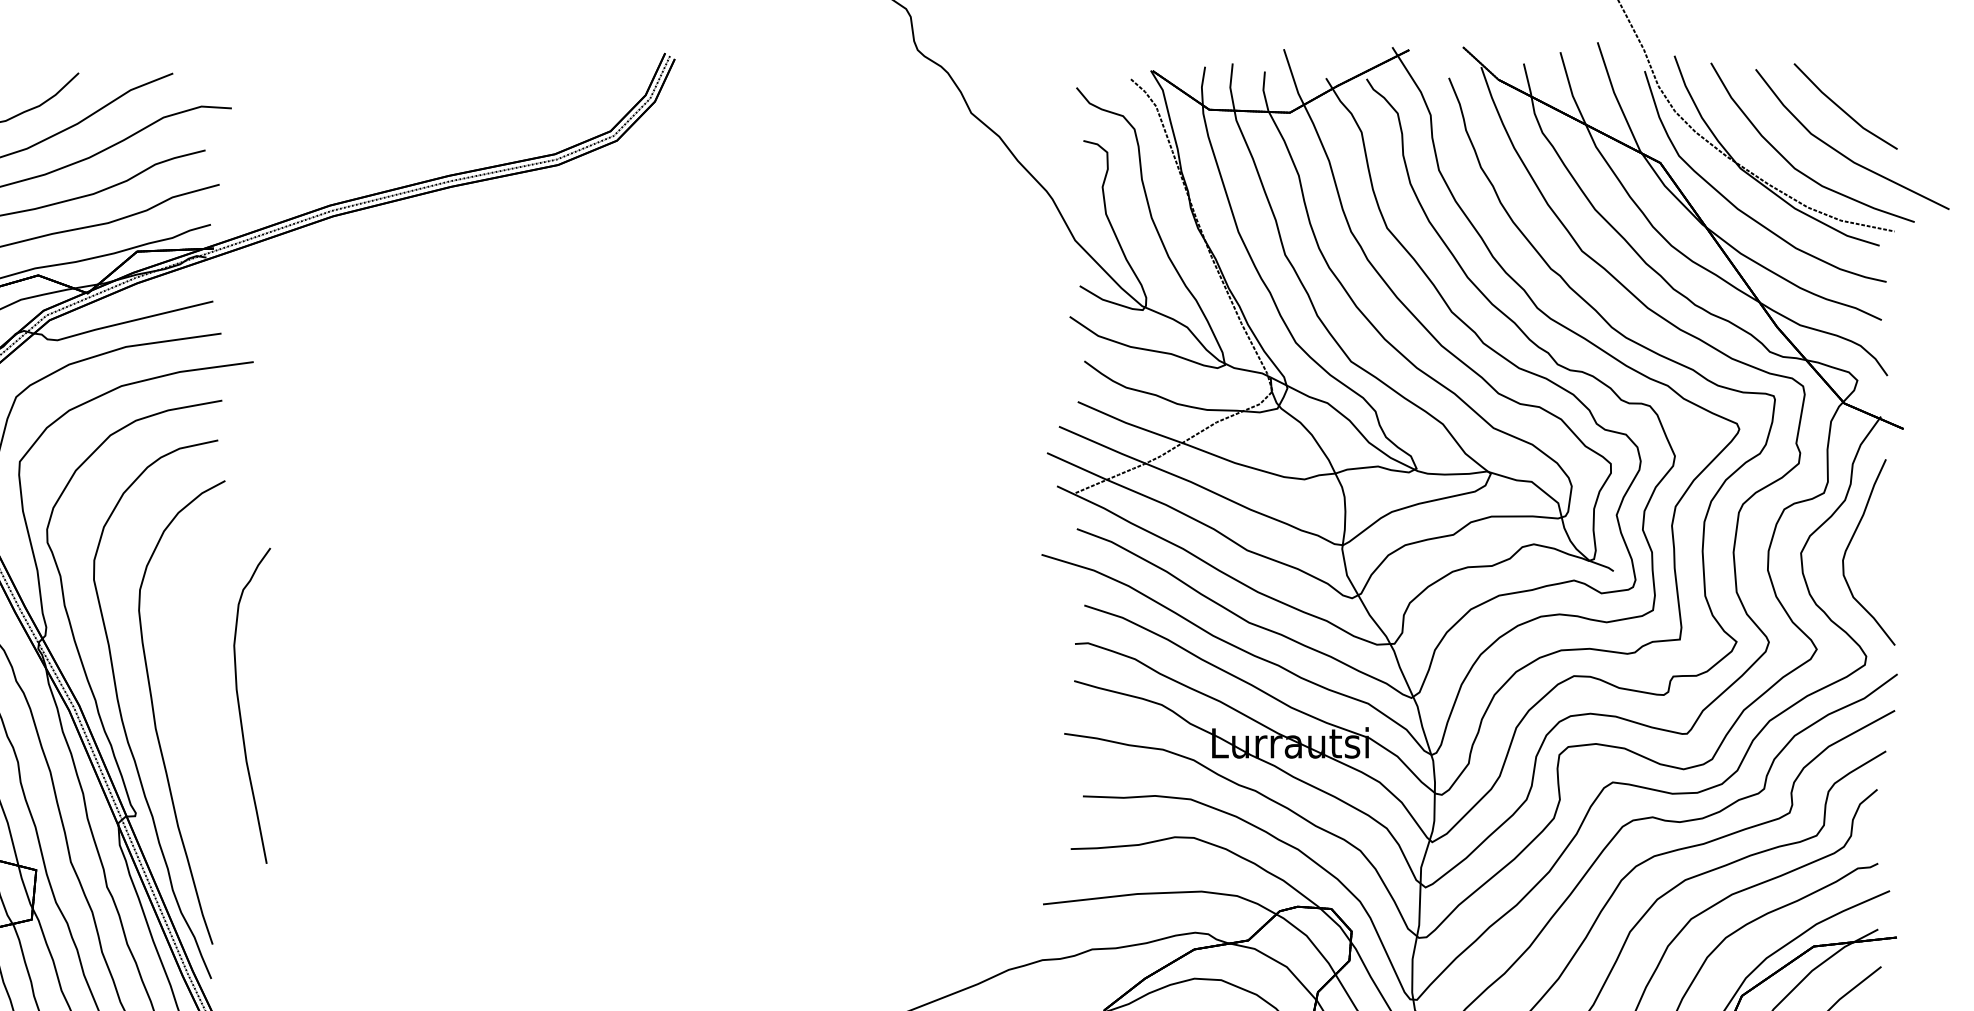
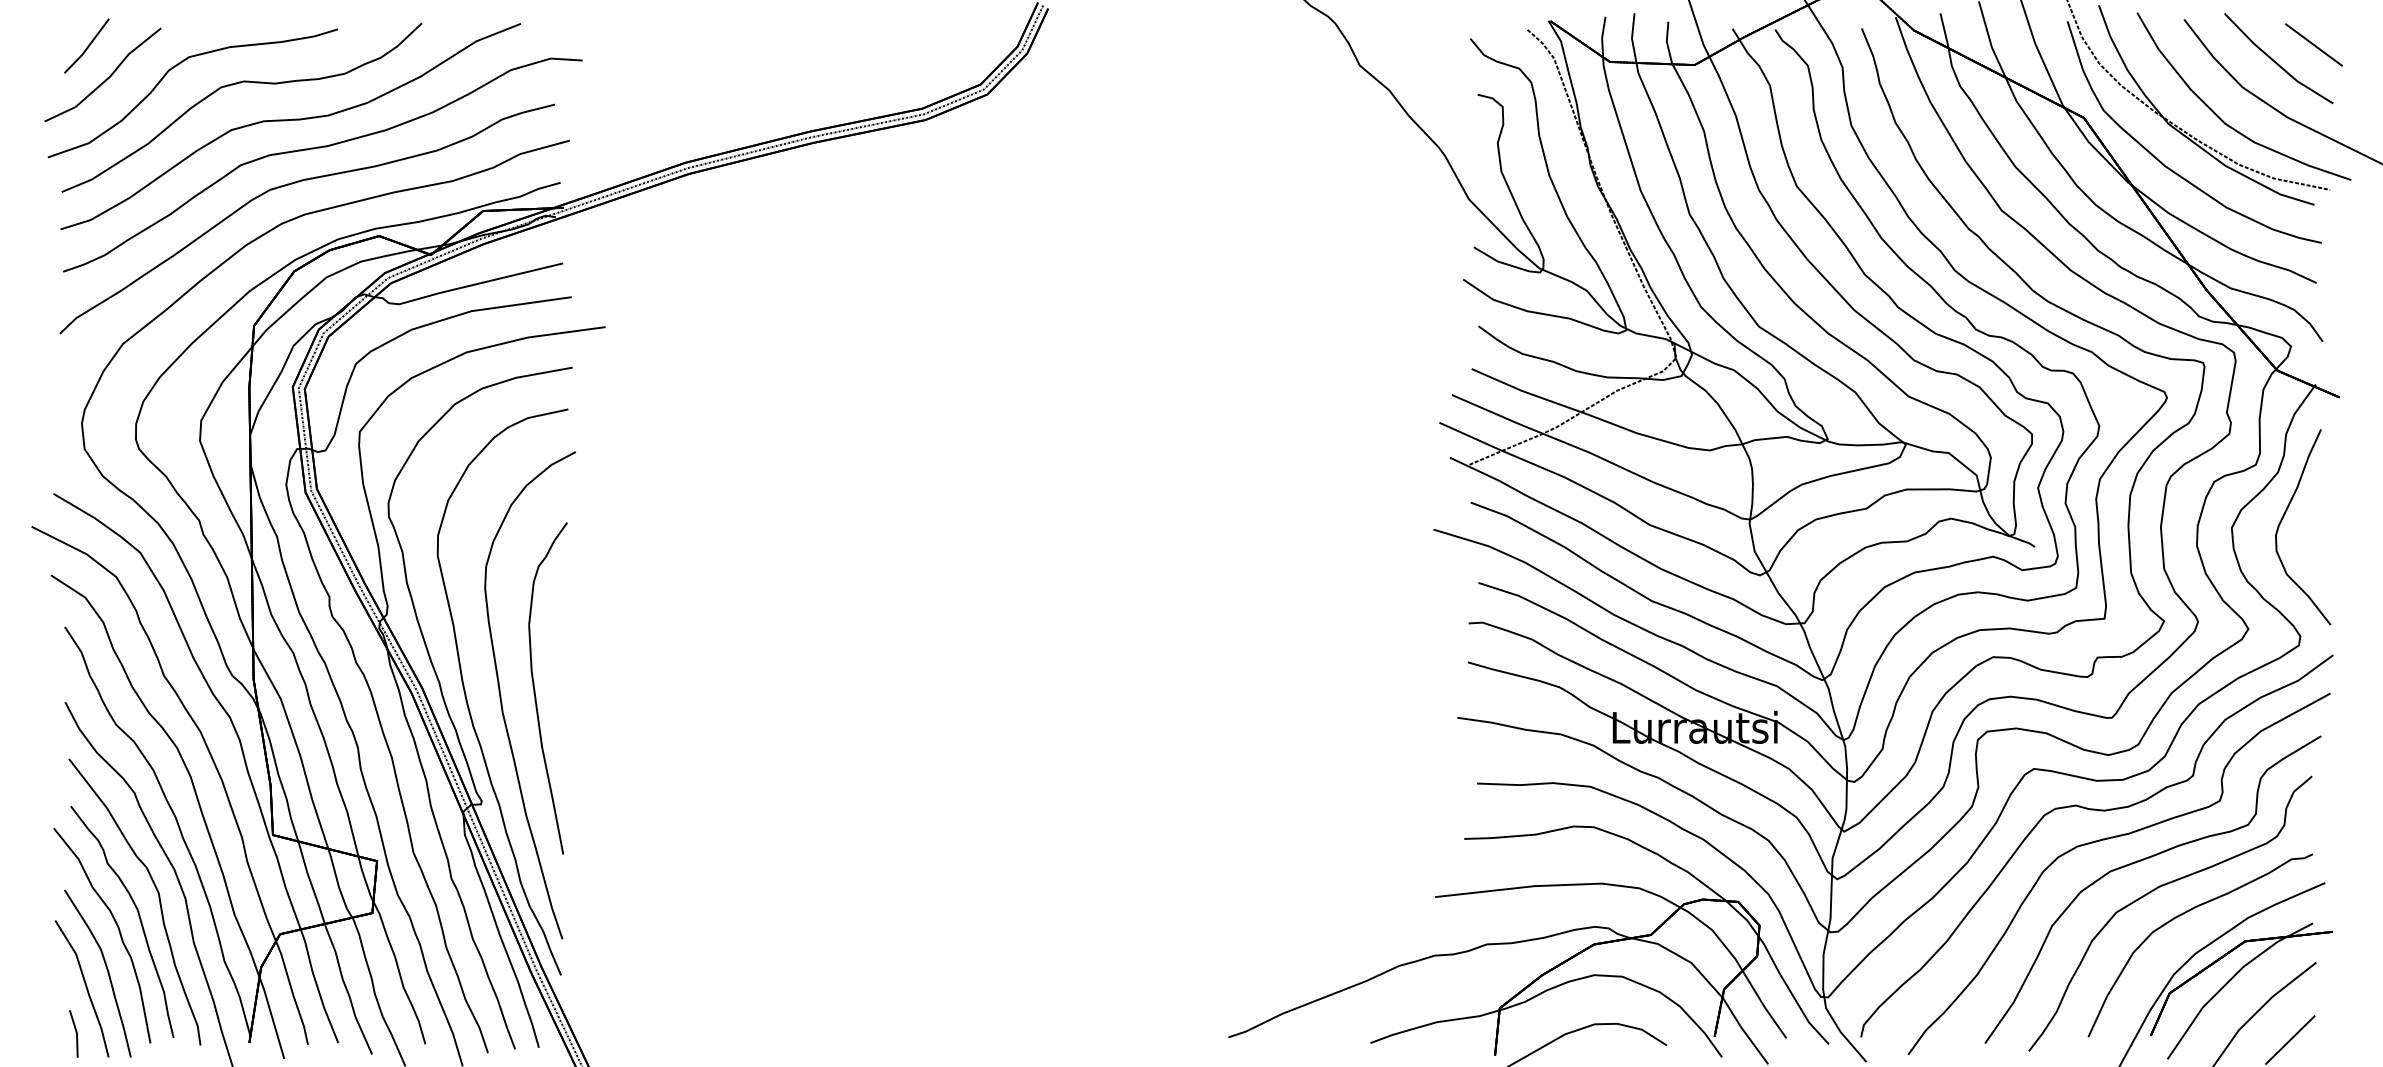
line: (1878, 93) -> (2313, 44), added
part: (240, 706) -> (535, 689), moved

